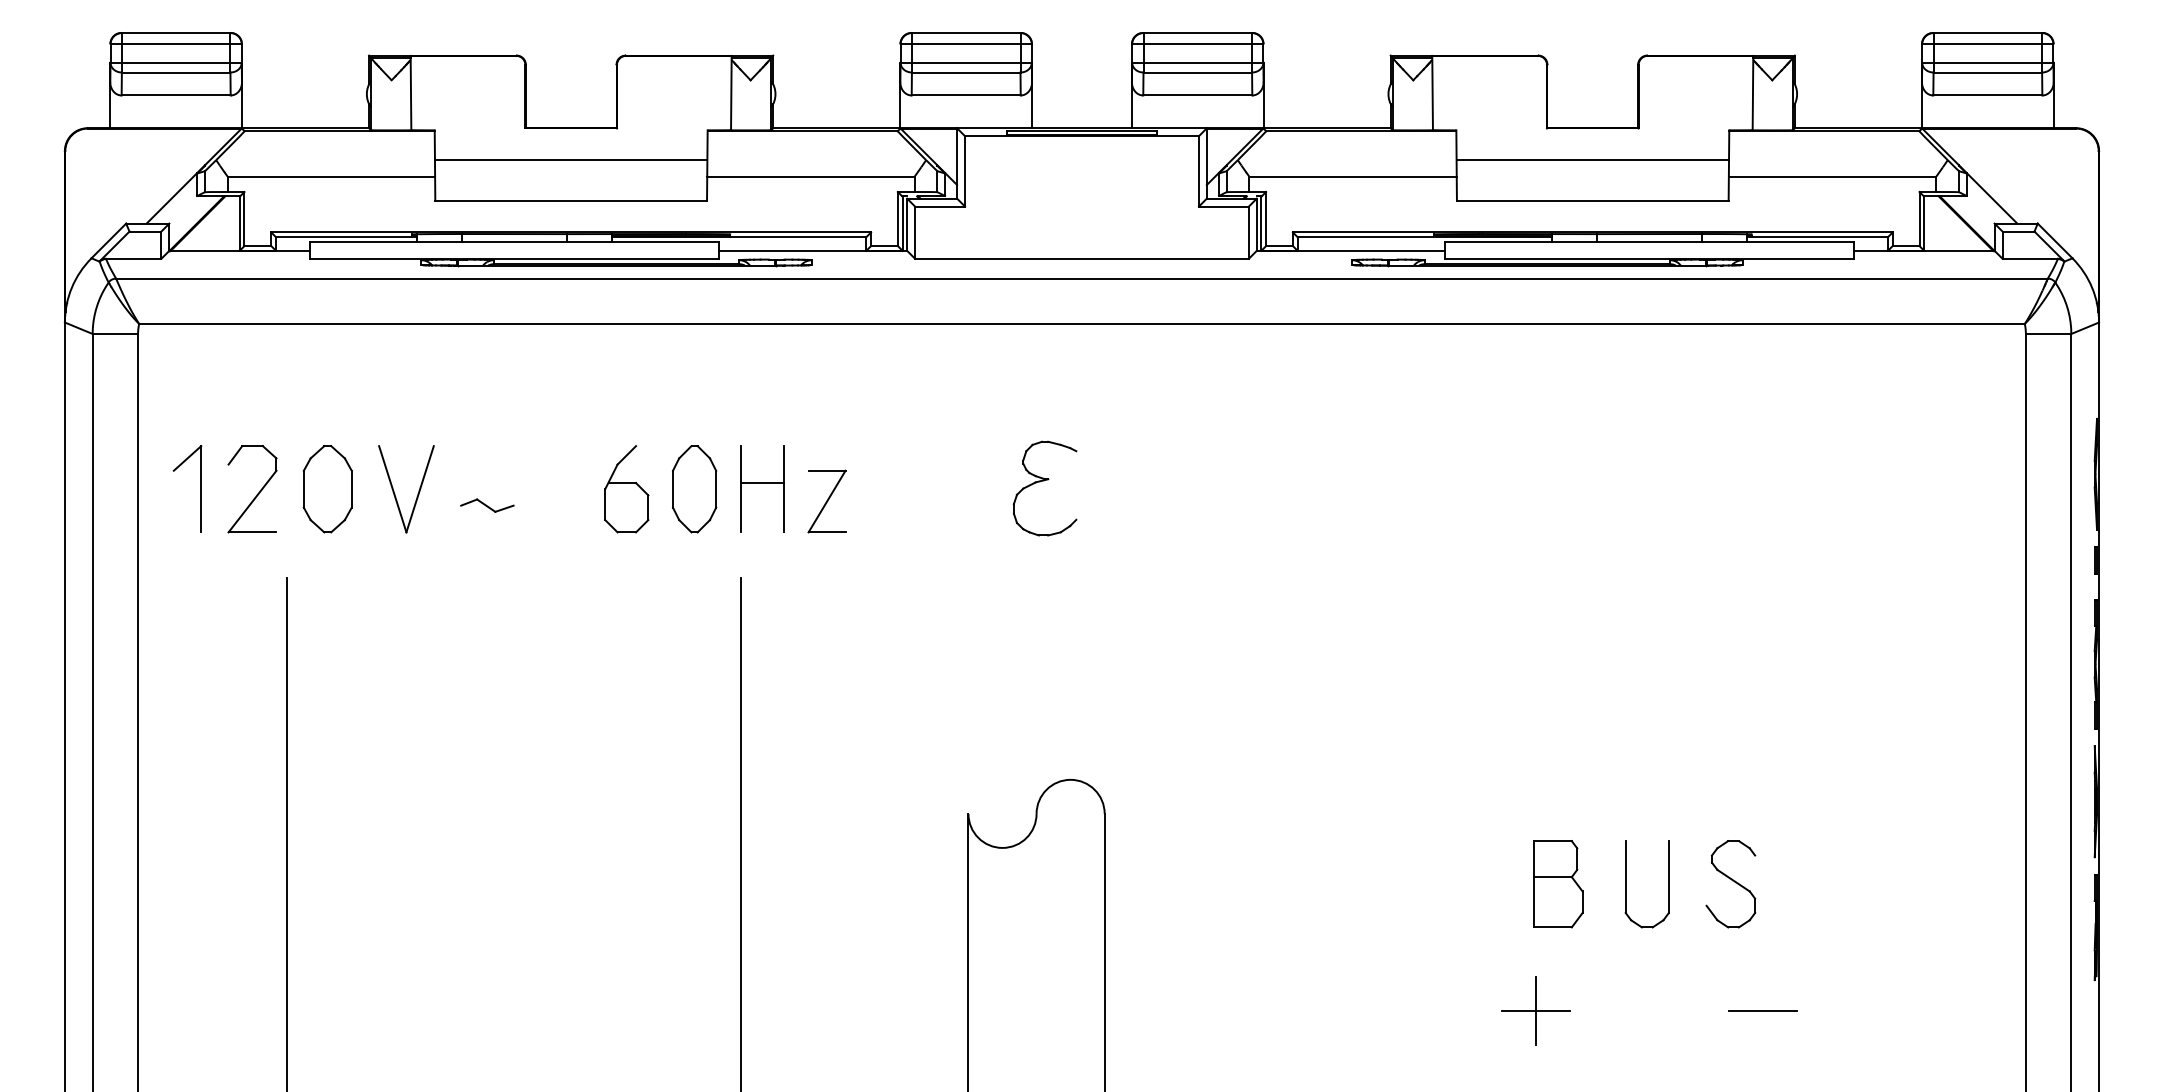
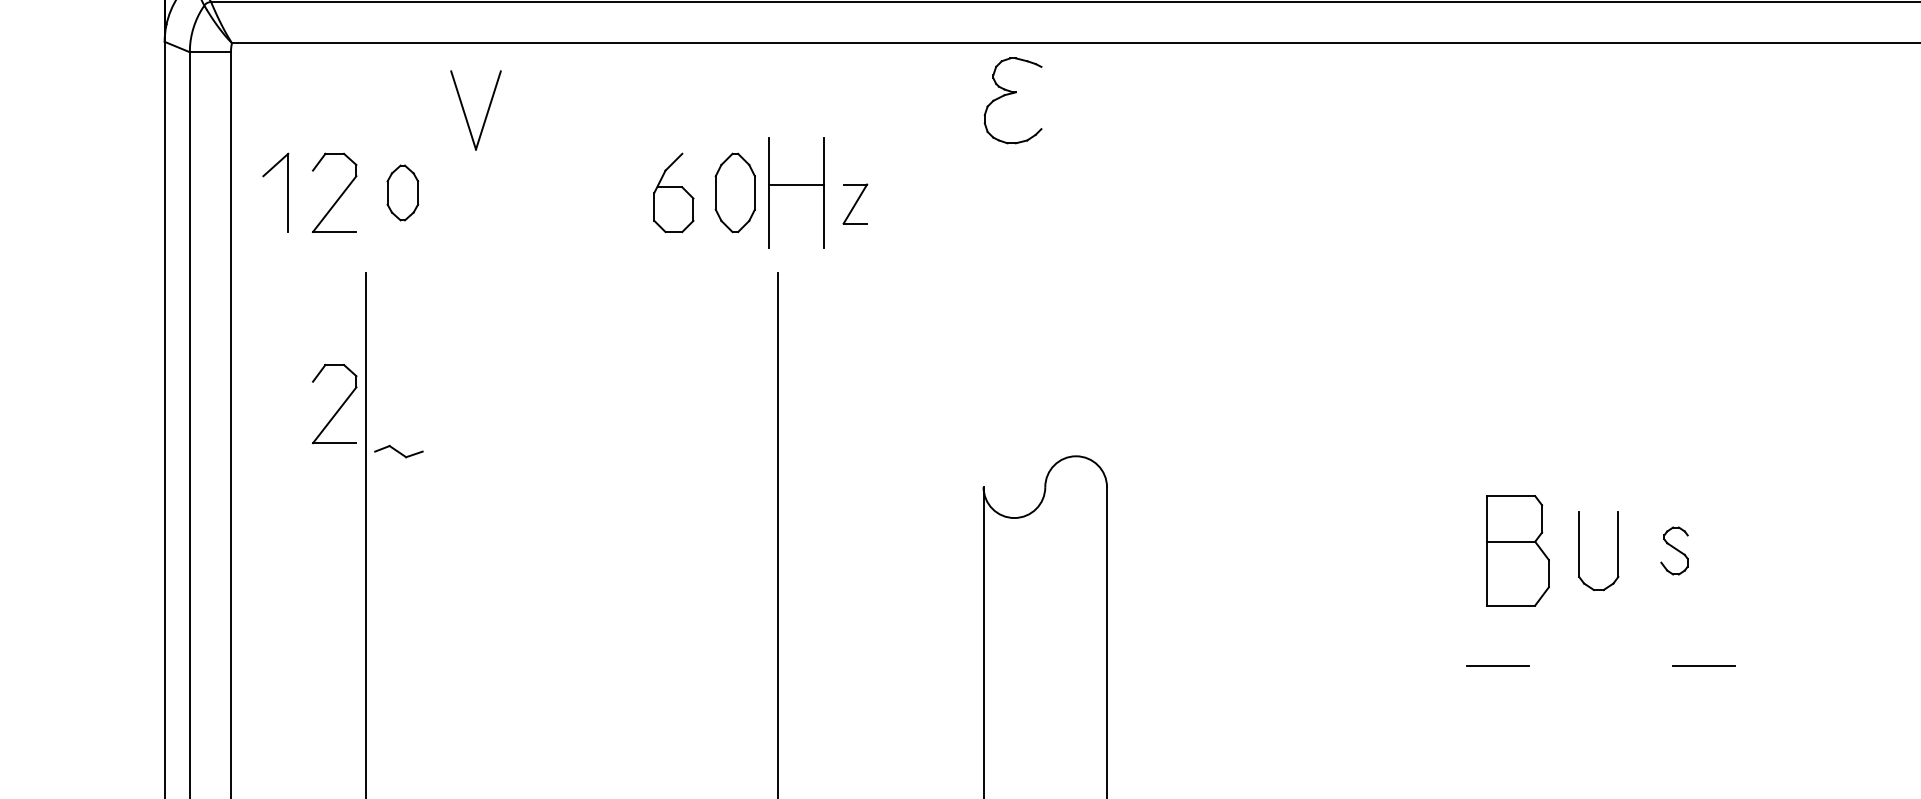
part: (1044, 481) -> (1012, 94), moved
part: (762, 488) -> (796, 192), size x1.4
part: (327, 489) -> (402, 193), size x0.7
part: (395, 493) -> (466, 114), moved
part: (826, 501) -> (854, 204), size x0.7
part: (487, 505) -> (399, 451), moved
part: (257, 726) -> (339, 407), added
part: (1558, 884) -> (1518, 551), size x1.4
part: (1730, 884) -> (1674, 551), size x0.6
line: (1536, 1011) -> (1498, 666), removed

